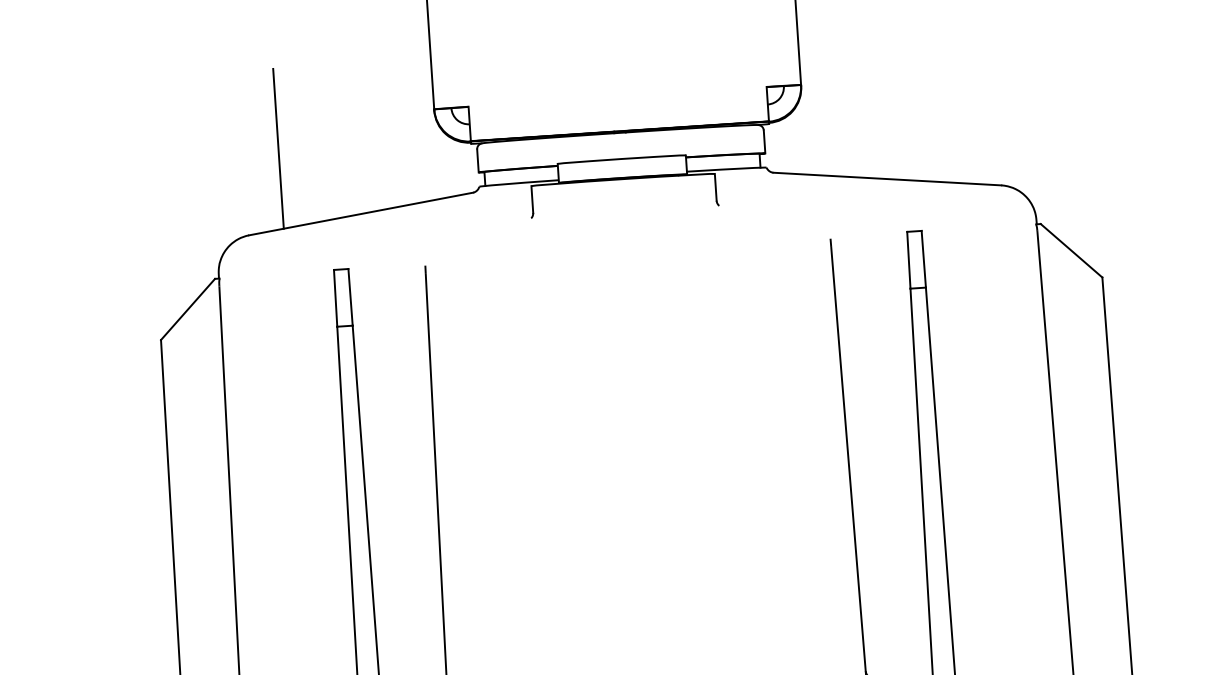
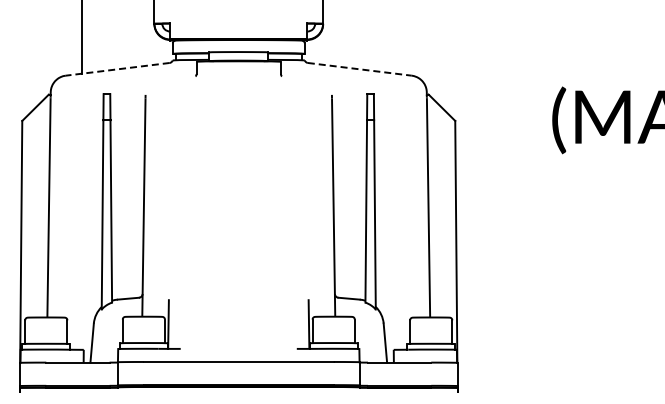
line: (888, 179) -> (360, 69), solid -> dashed
line: (360, 214) -> (117, 69), solid -> dashed

